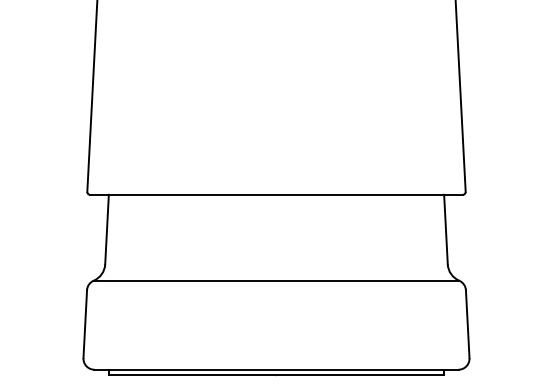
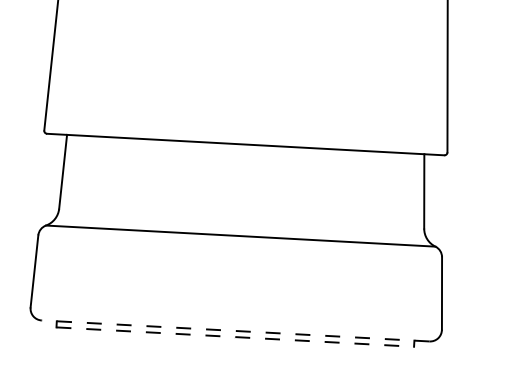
line: (276, 369) -> (235, 330), solid -> dashed
line: (276, 375) -> (235, 337), solid -> dashed

